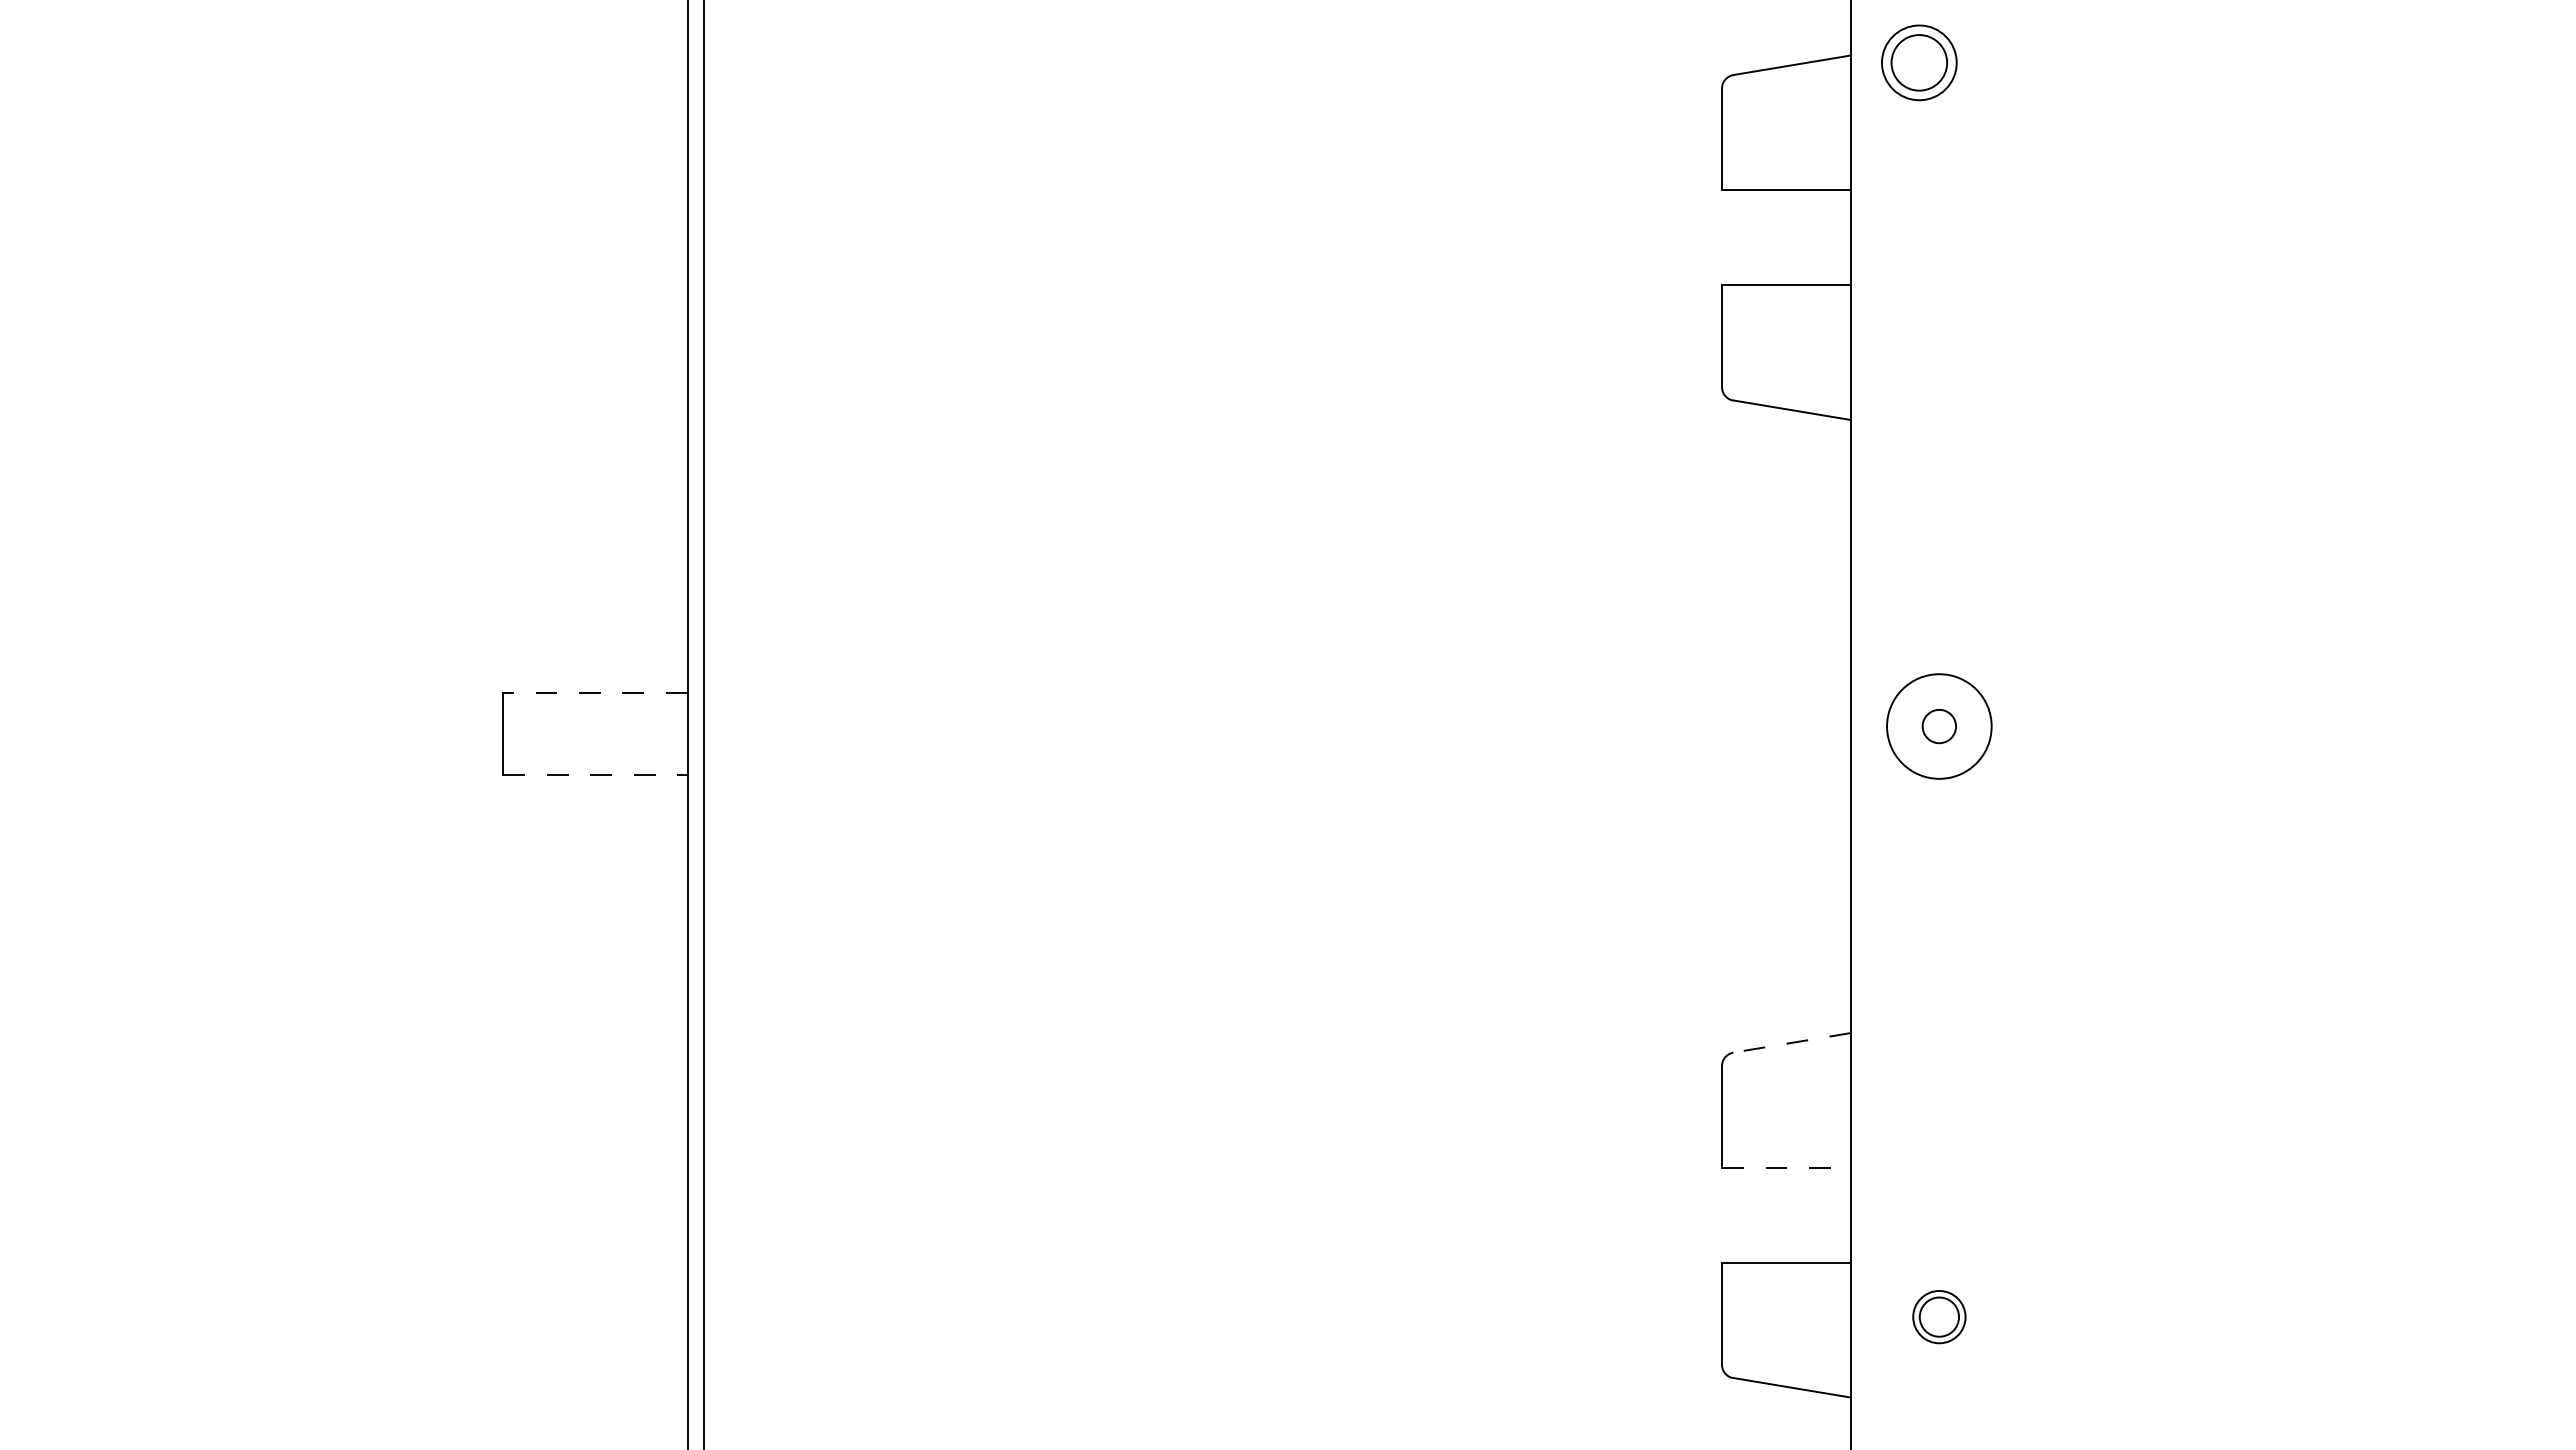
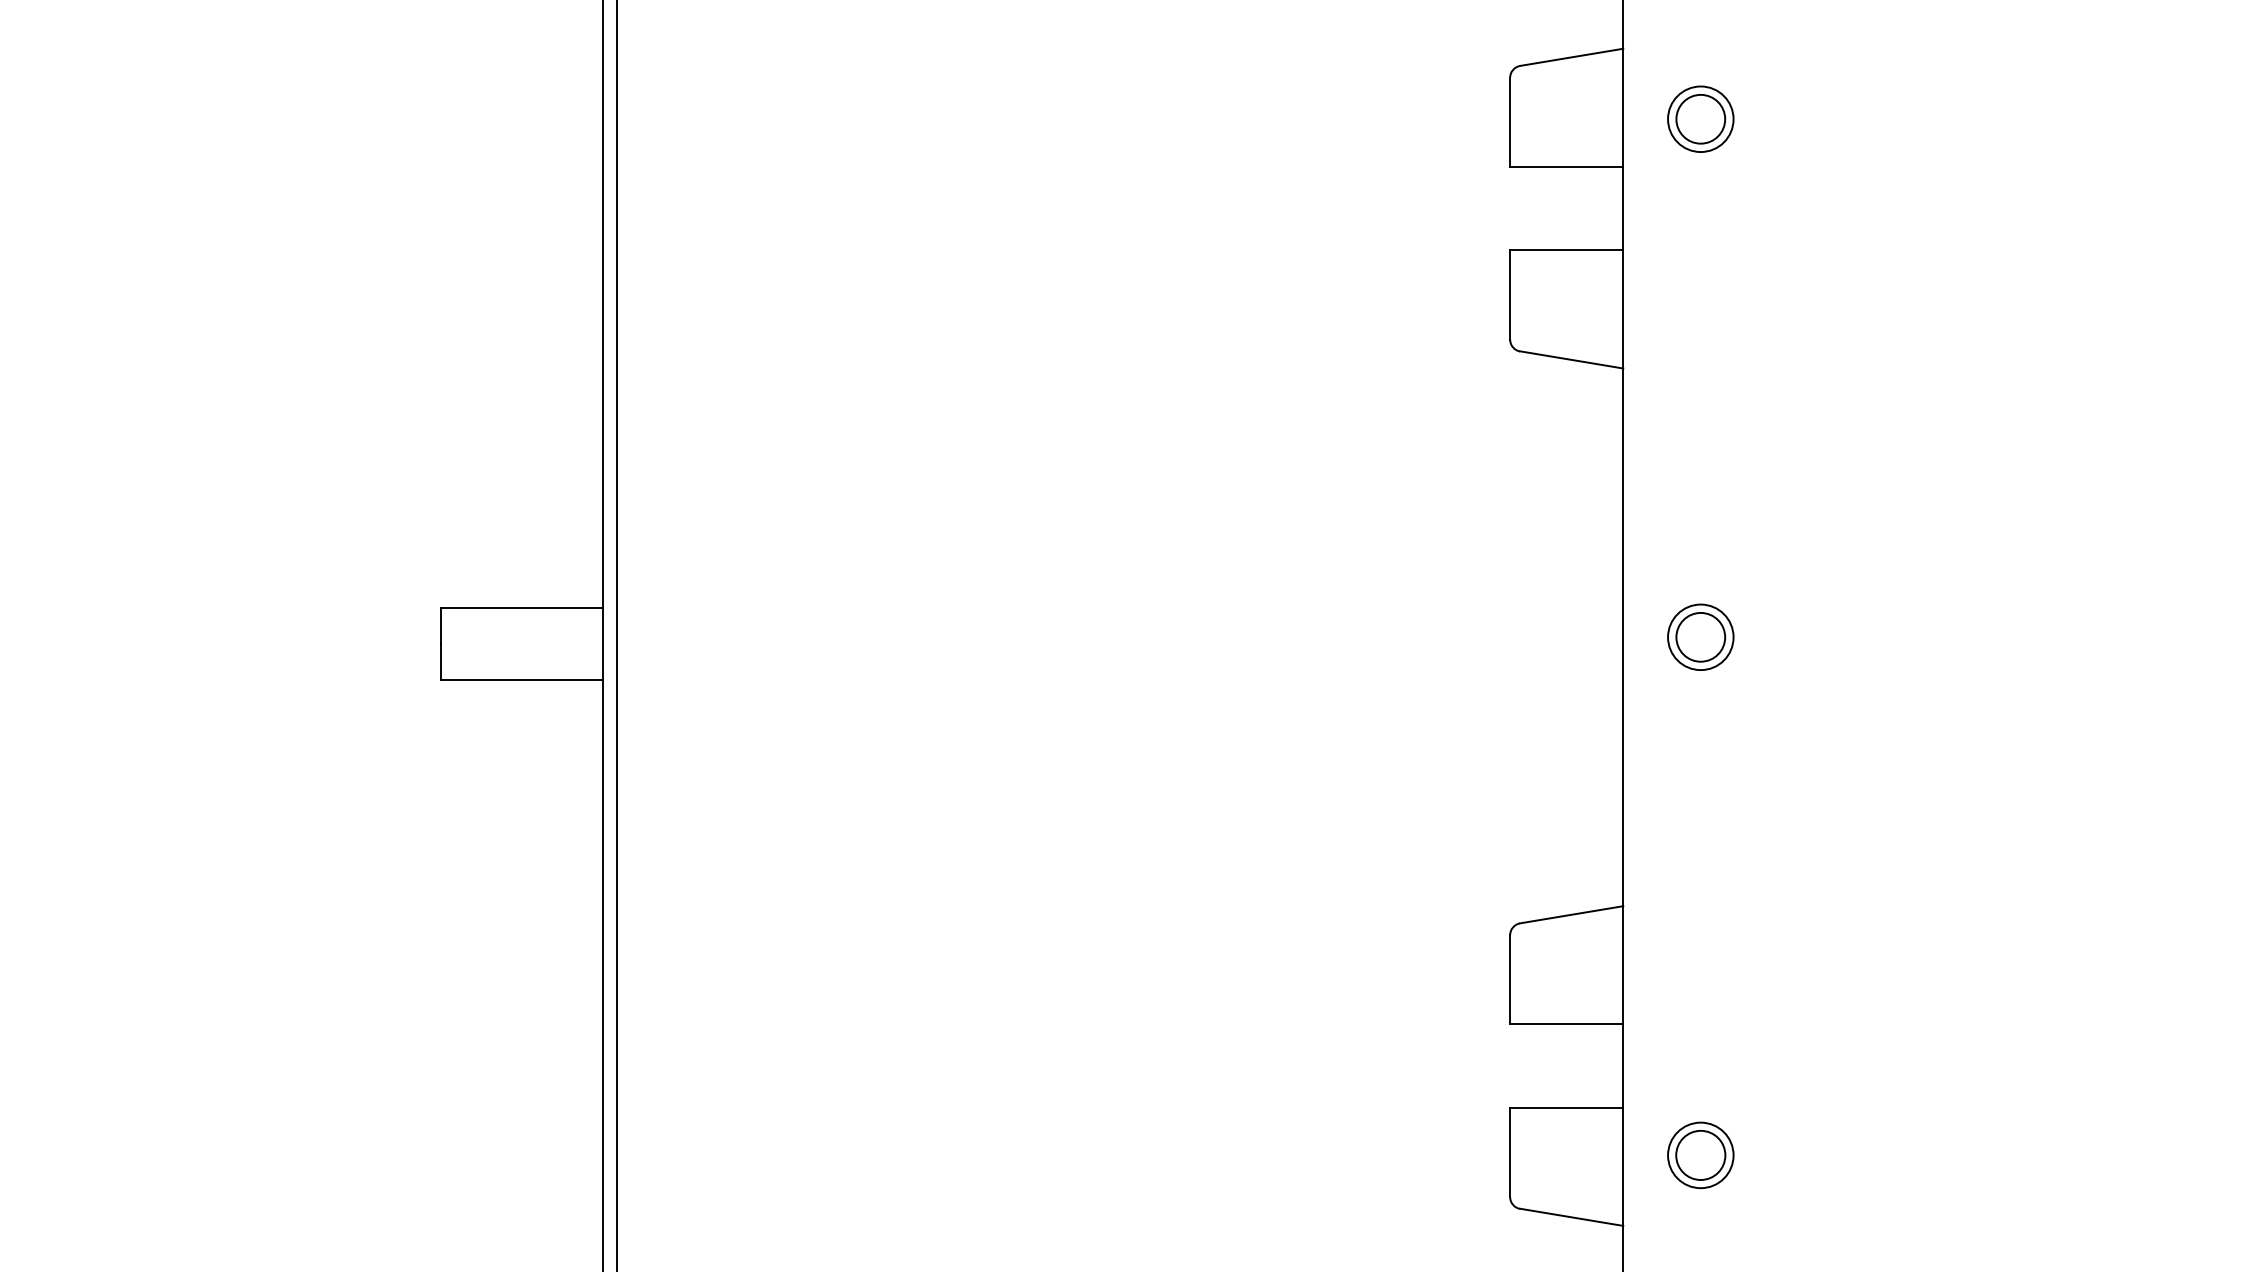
part: (1919, 62) -> (1700, 118), moved
line: (595, 693) -> (522, 608), dashed -> solid
circle: (1939, 726) -> (1700, 637), size x0.71
circle: (1939, 726) -> (1700, 637), size x1.67
line: (596, 774) -> (522, 679), dashed -> solid
line: (1792, 1042) -> (1571, 914), dashed -> solid
line: (1787, 1167) -> (1567, 1024), dashed -> solid
part: (1939, 1316) -> (1700, 1154), size x1.43

